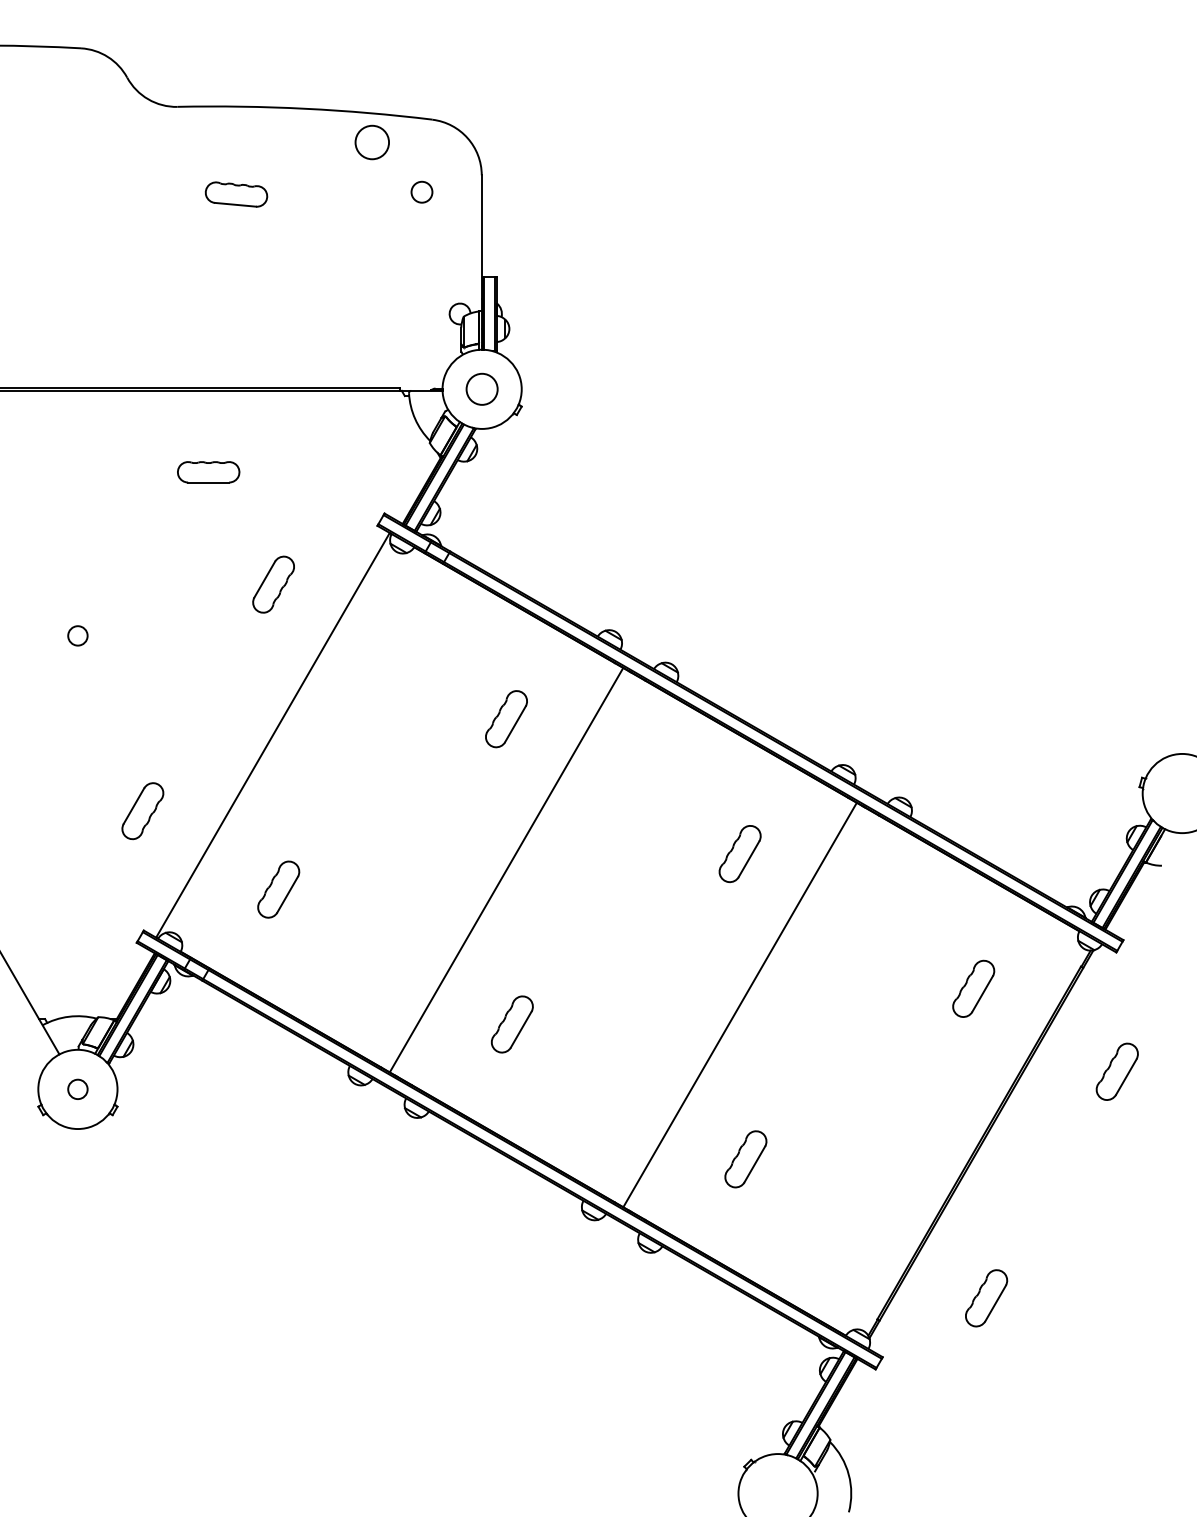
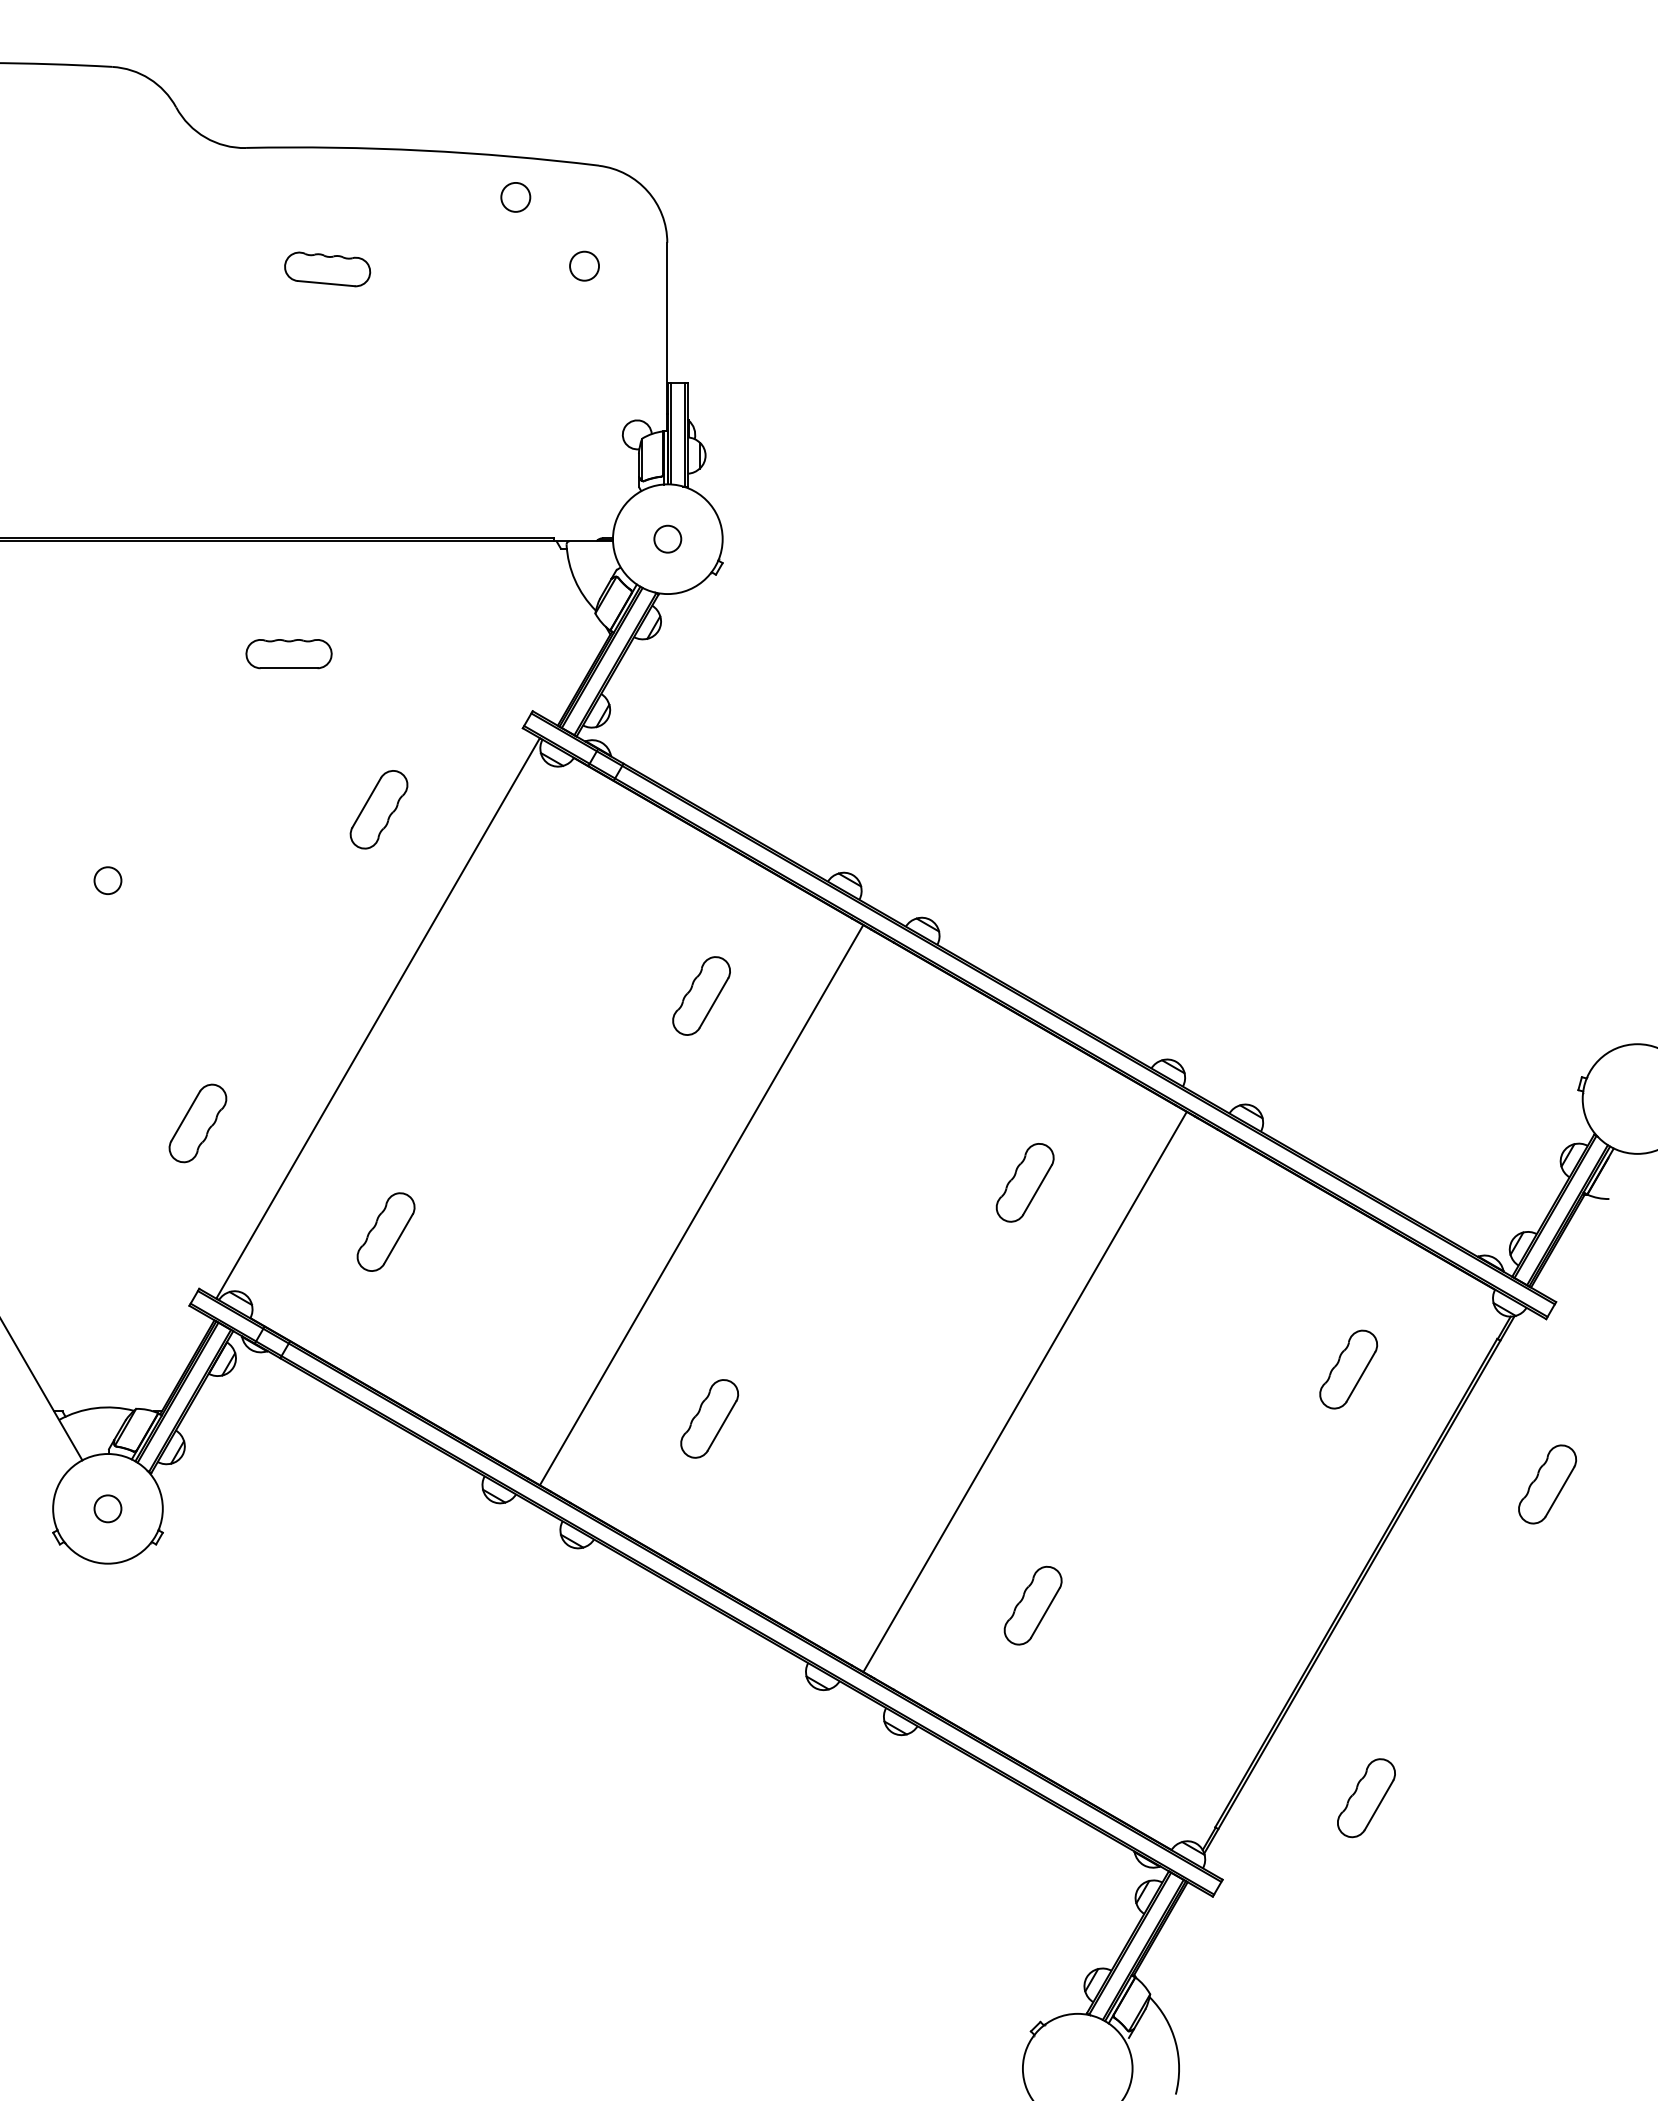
circle: (372, 142) -> (515, 197), size x0.62
circle: (481, 388) -> (667, 538), size x0.62

